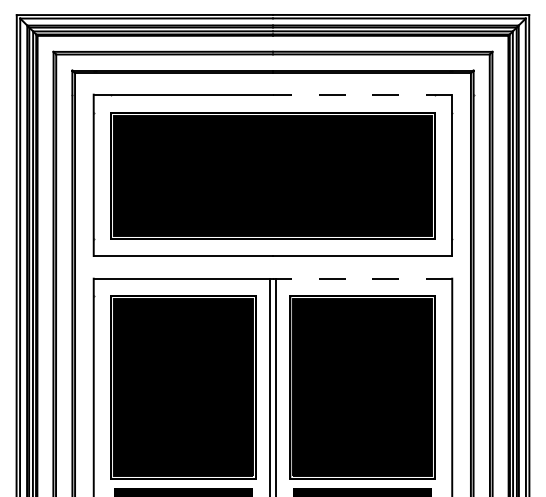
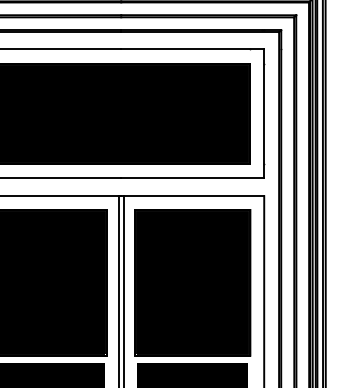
line: (362, 94) -> (192, 49), dashed -> solid
line: (362, 278) -> (192, 196), dashed -> solid

